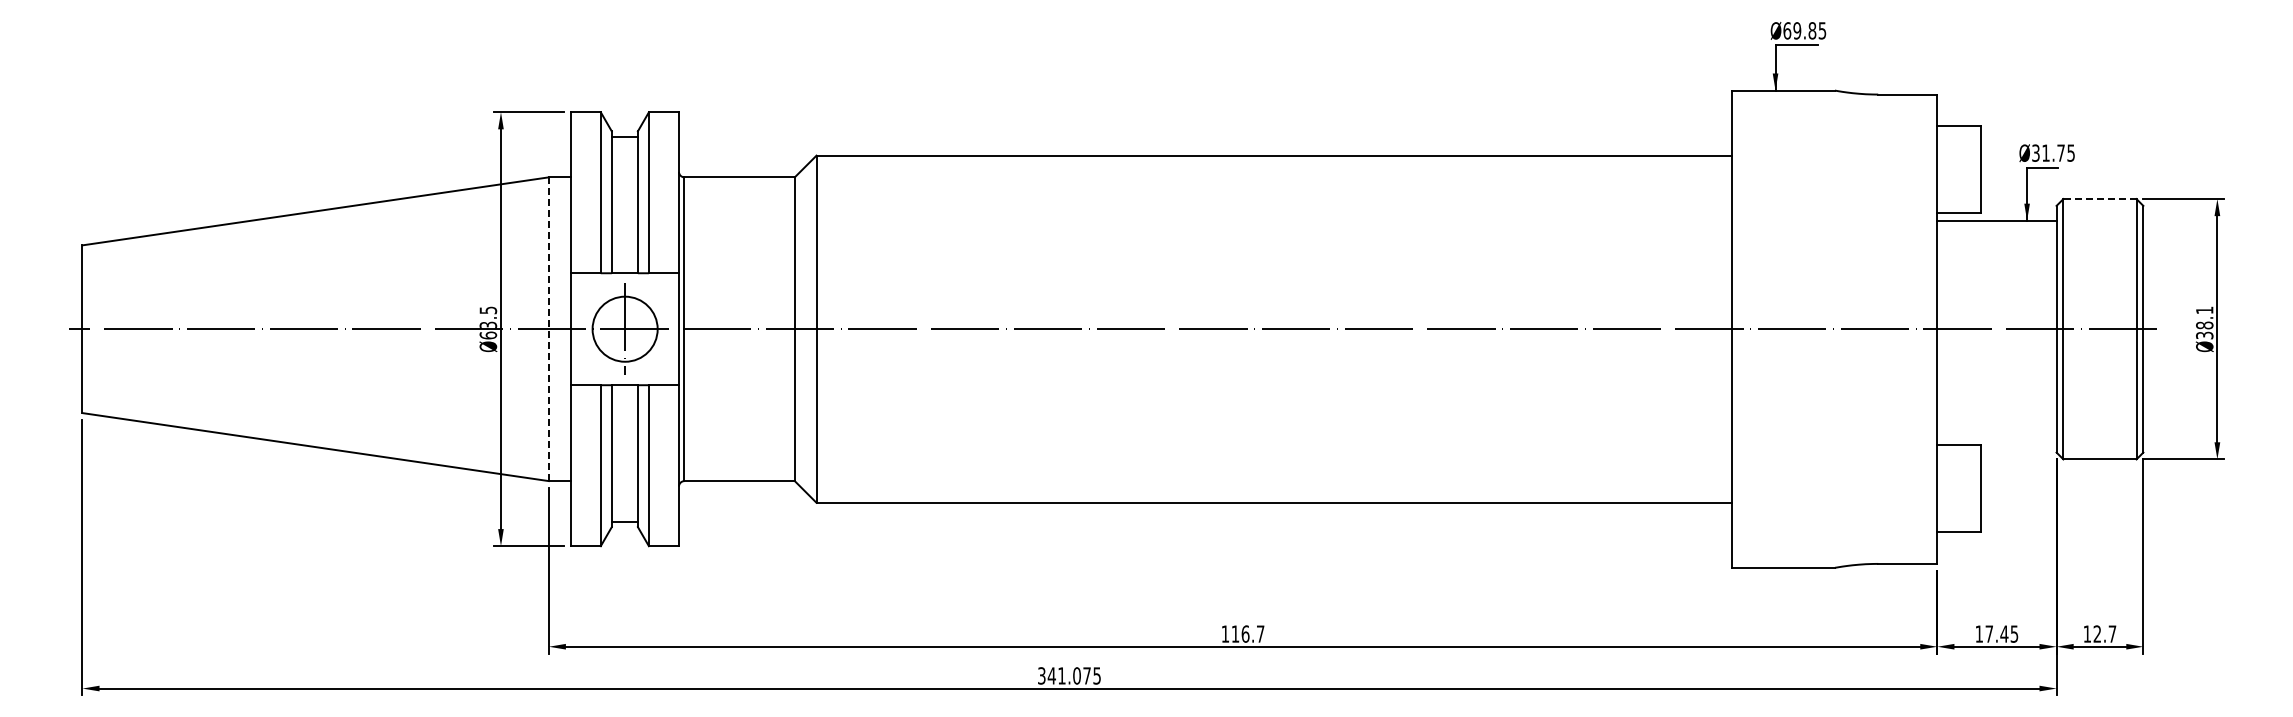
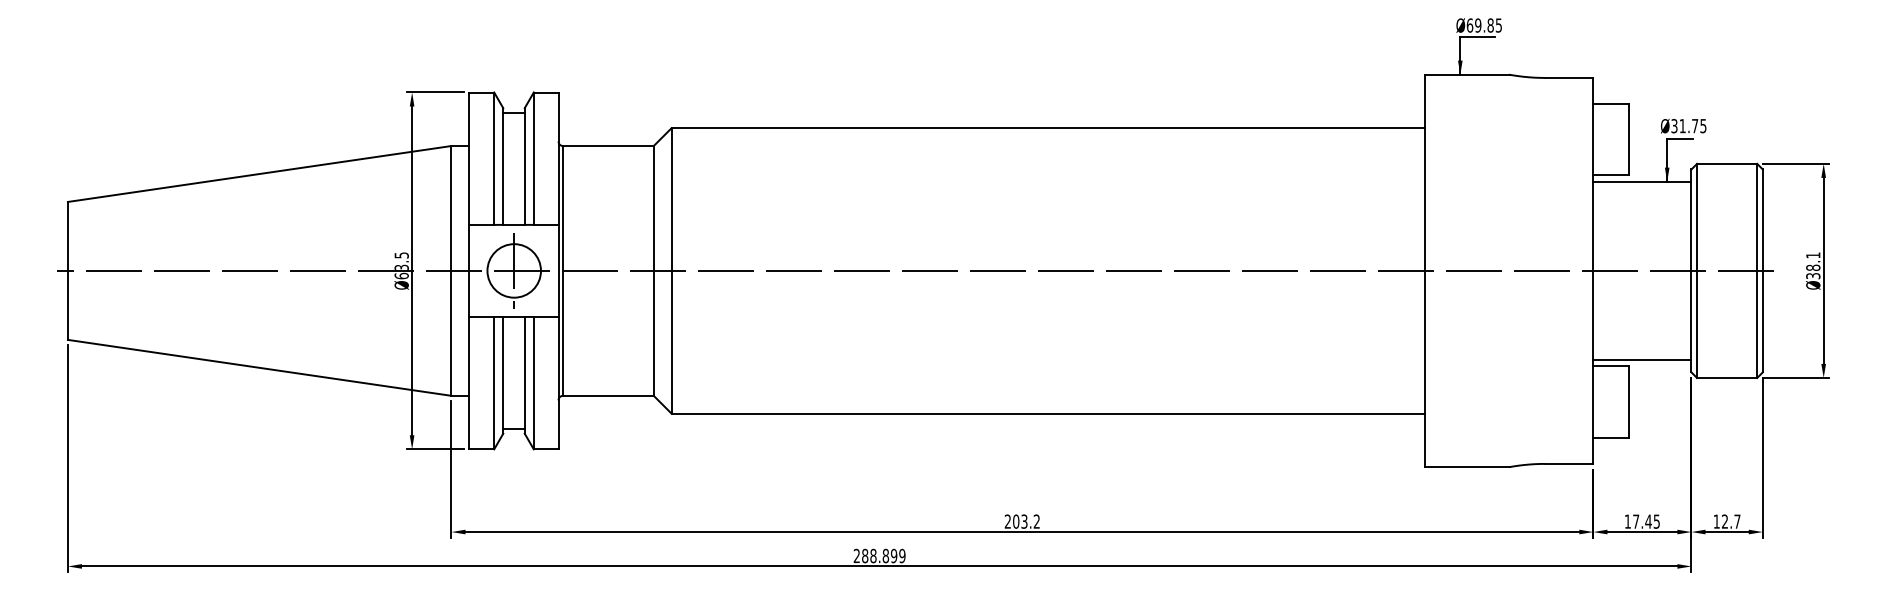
line: (2099, 199) -> (1726, 164), dashed -> solid
line: (548, 329) -> (451, 271), dashed -> solid
line: (1996, 437) -> (1642, 359), added
text: (1242, 633) -> (1021, 521), 116.7 -> 203.2
text: (1069, 675) -> (879, 555), 341.075 -> 288.899

